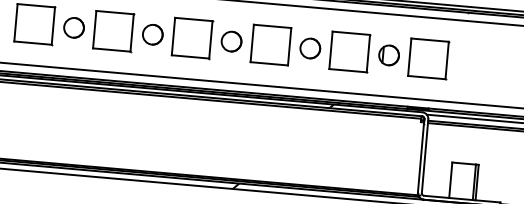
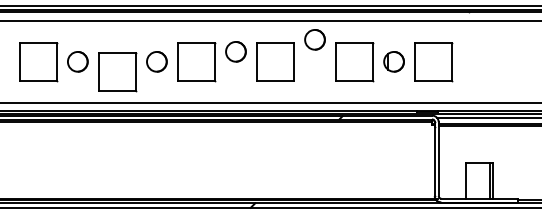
part: (113, 31) -> (117, 72), moved
circle: (231, 41) -> (235, 51), moved
circle: (309, 48) -> (314, 39), moved

